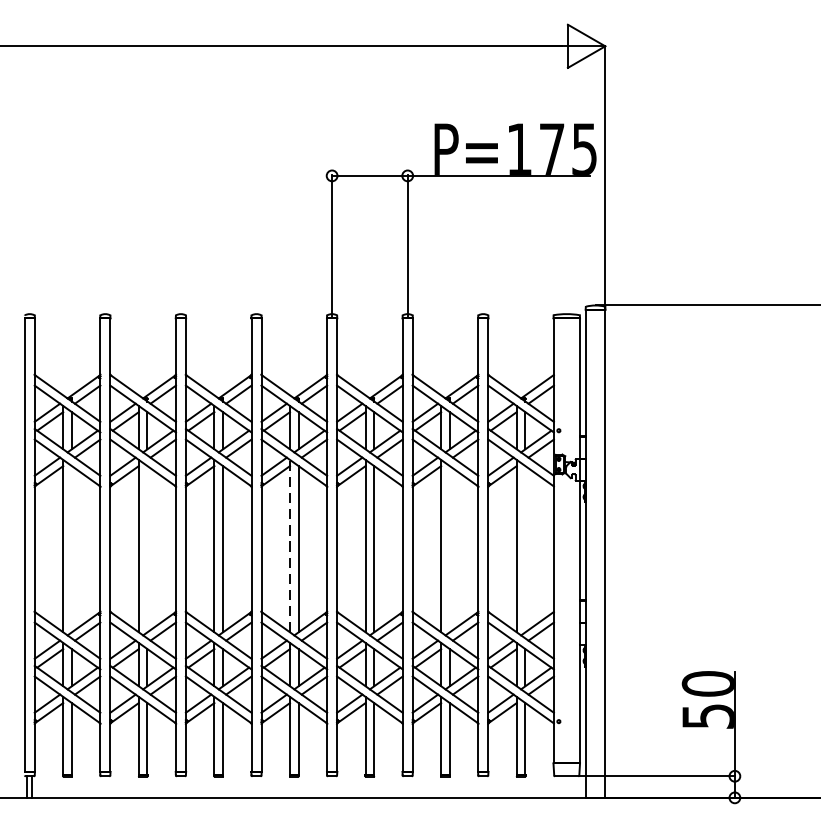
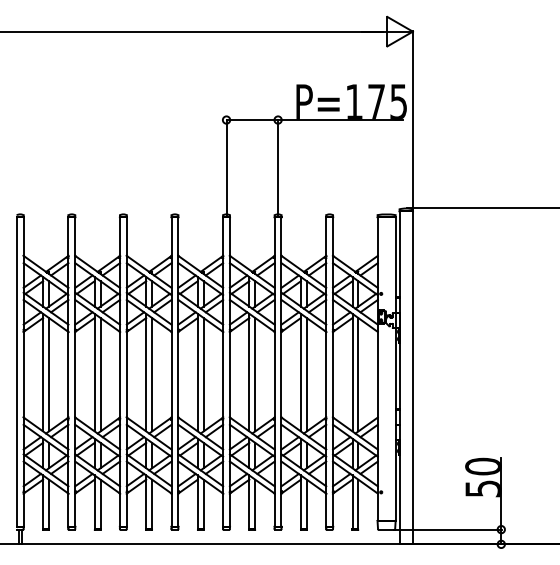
line: (289, 545) -> (197, 372), dashed -> solid
line: (72, 548) -> (49, 374), added
line: (147, 548) -> (100, 374), added
line: (449, 548) -> (306, 374), added
line: (525, 548) -> (358, 374), added

